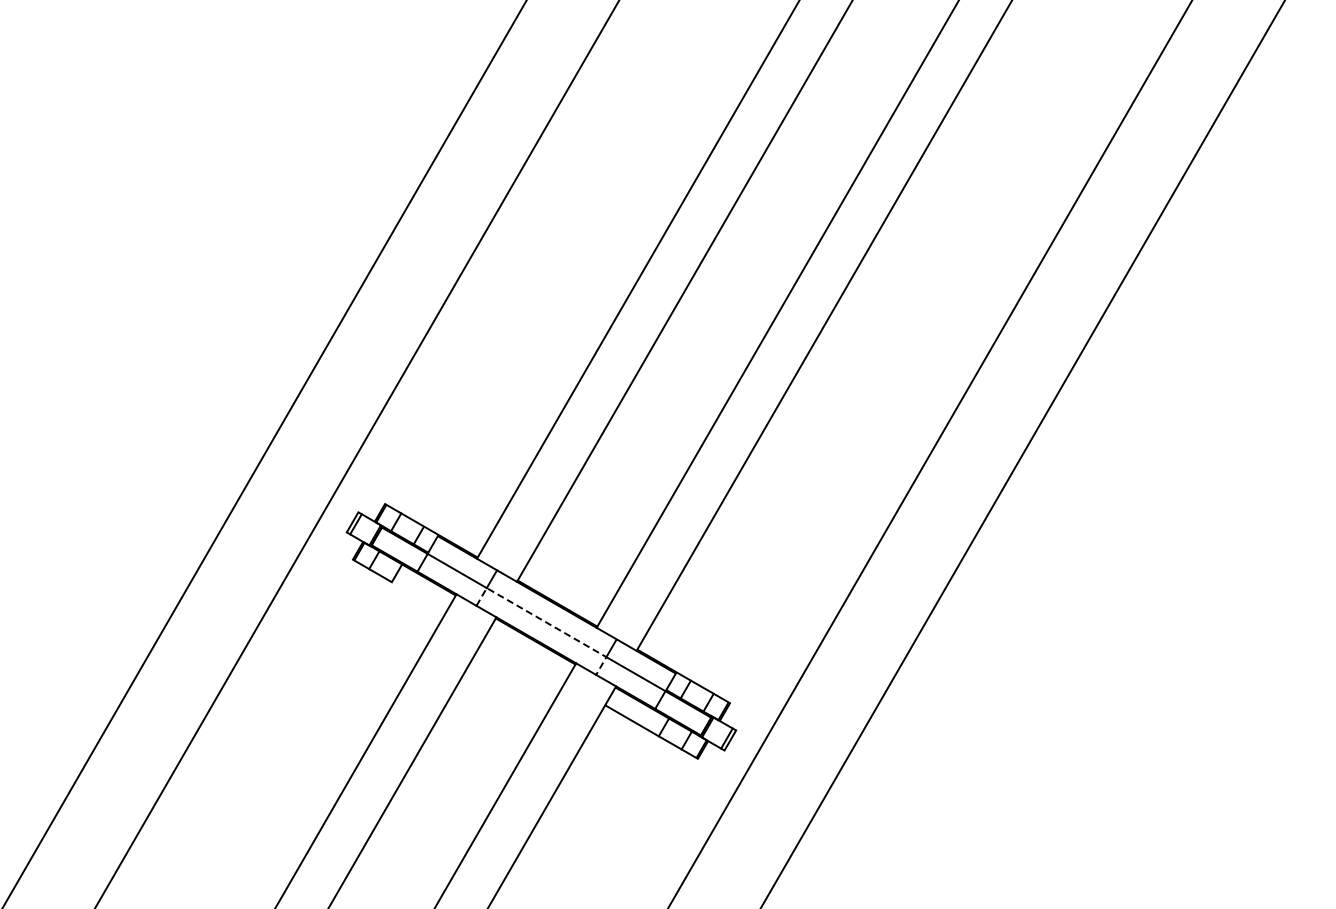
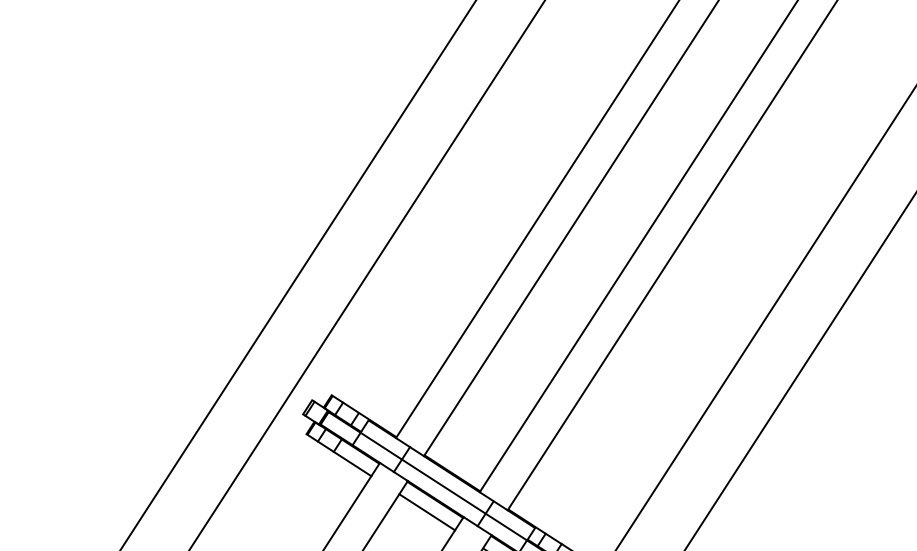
line: (418, 597) -> (352, 463), added
line: (547, 622) -> (444, 486), dashed -> solid
line: (525, 659) -> (427, 512), added

